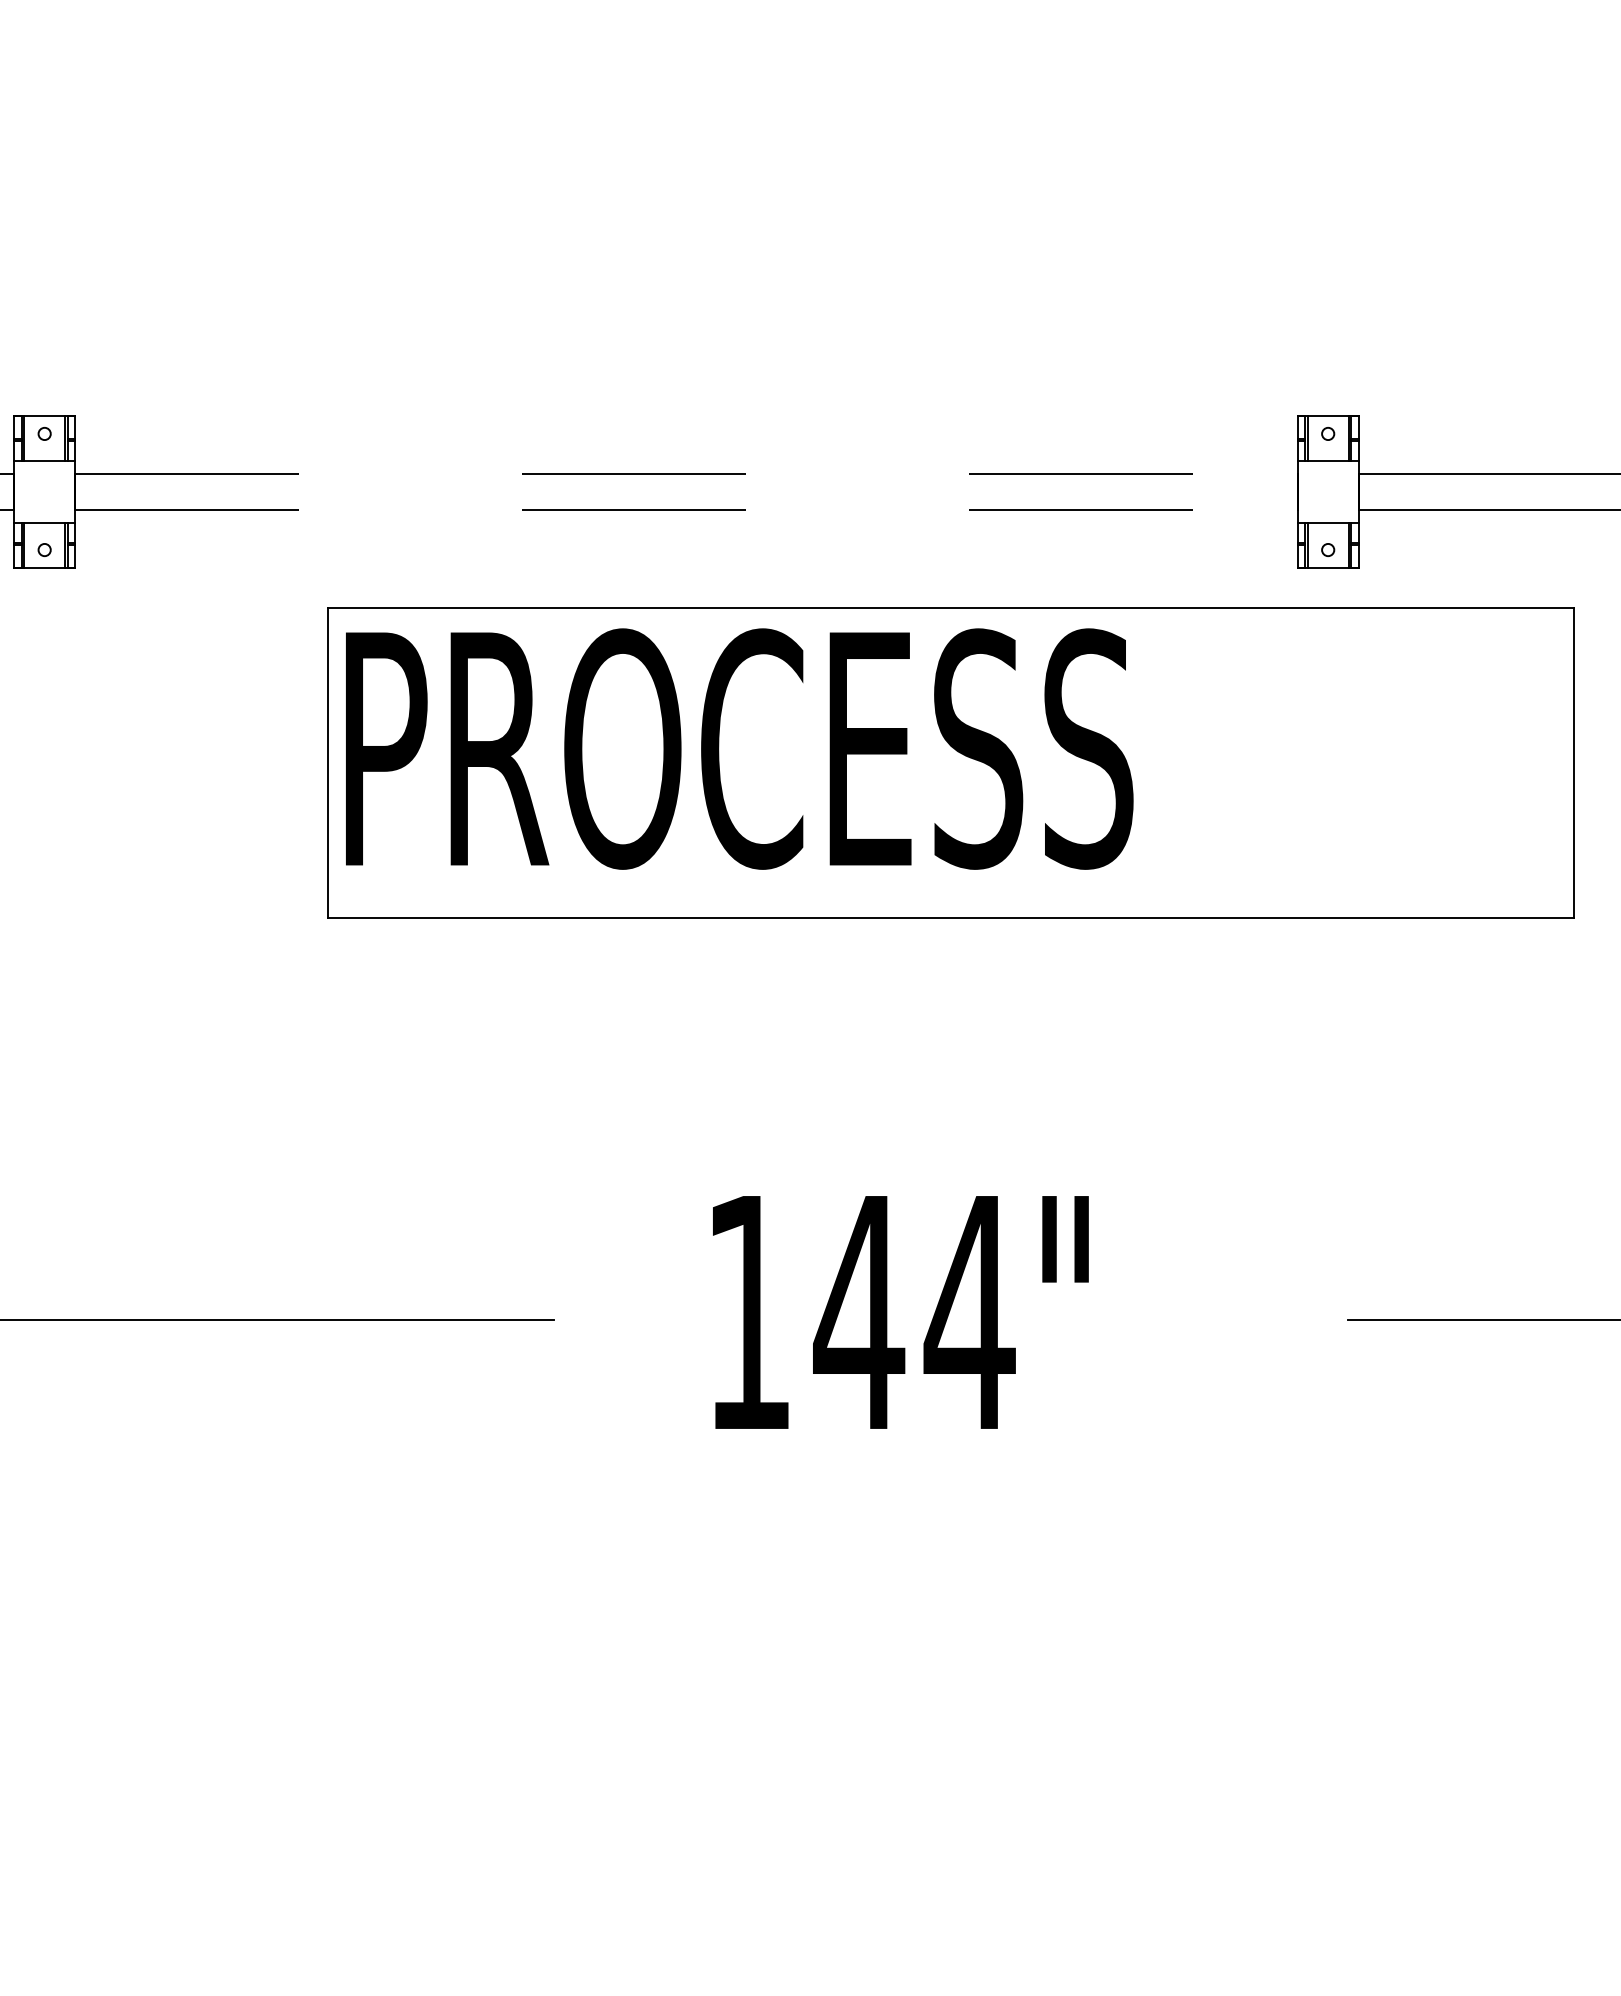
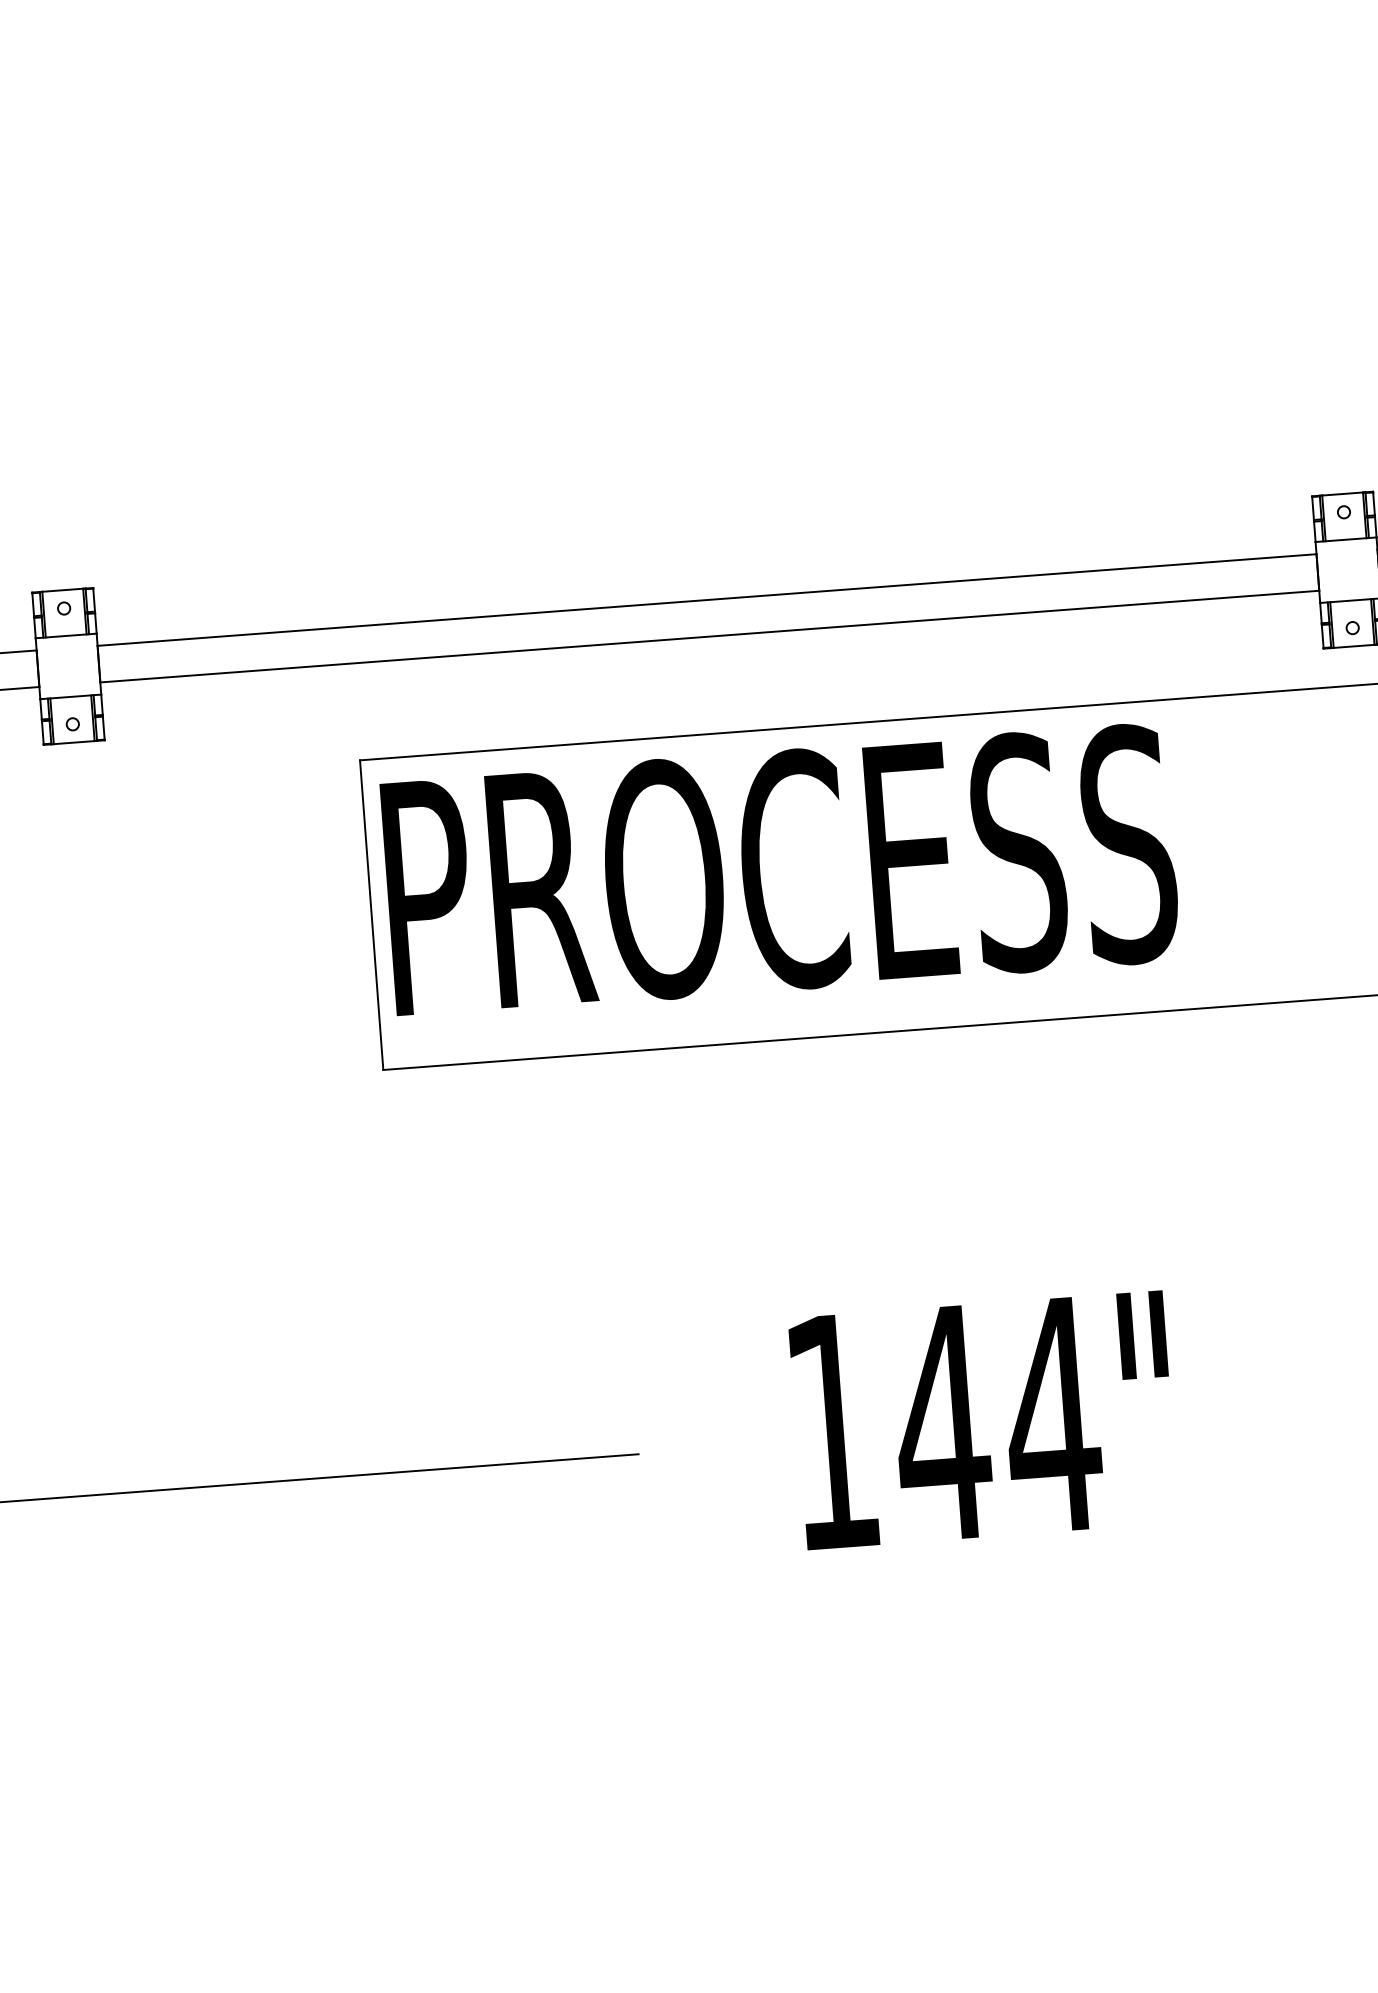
line: (686, 473) -> (707, 599), dashed -> solid
line: (686, 510) -> (709, 636), dashed -> solid

